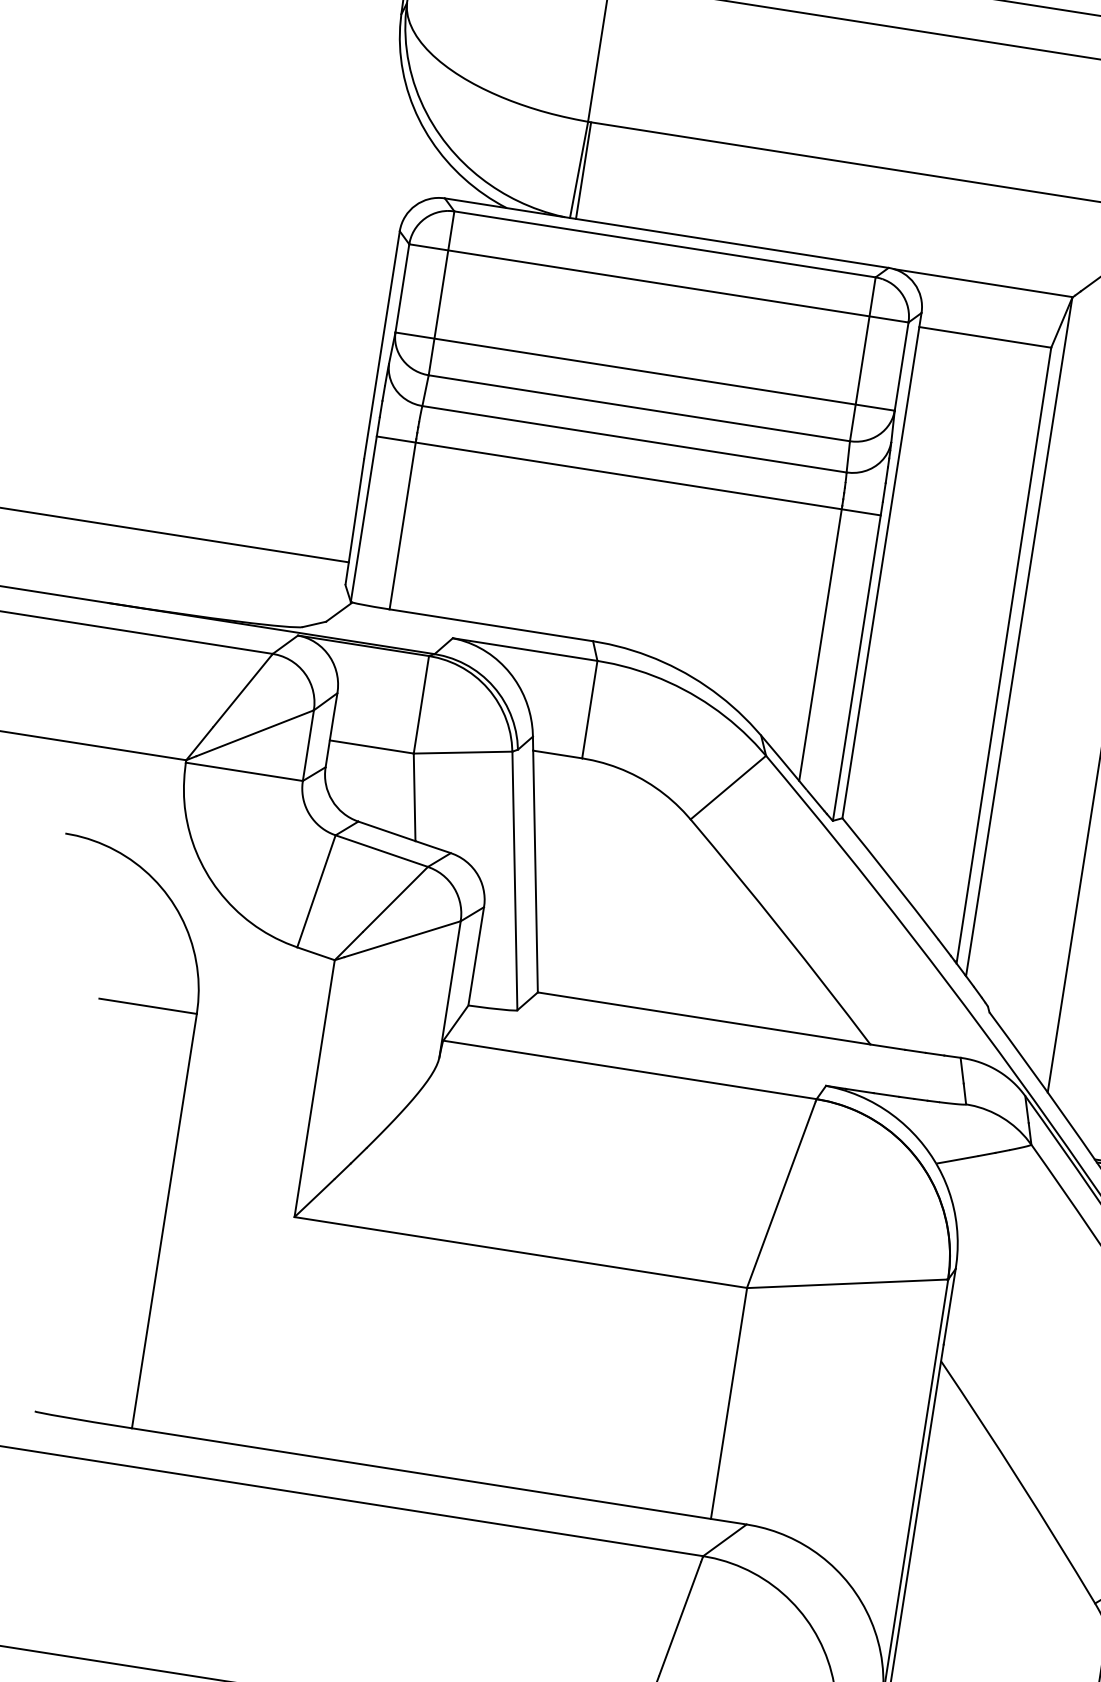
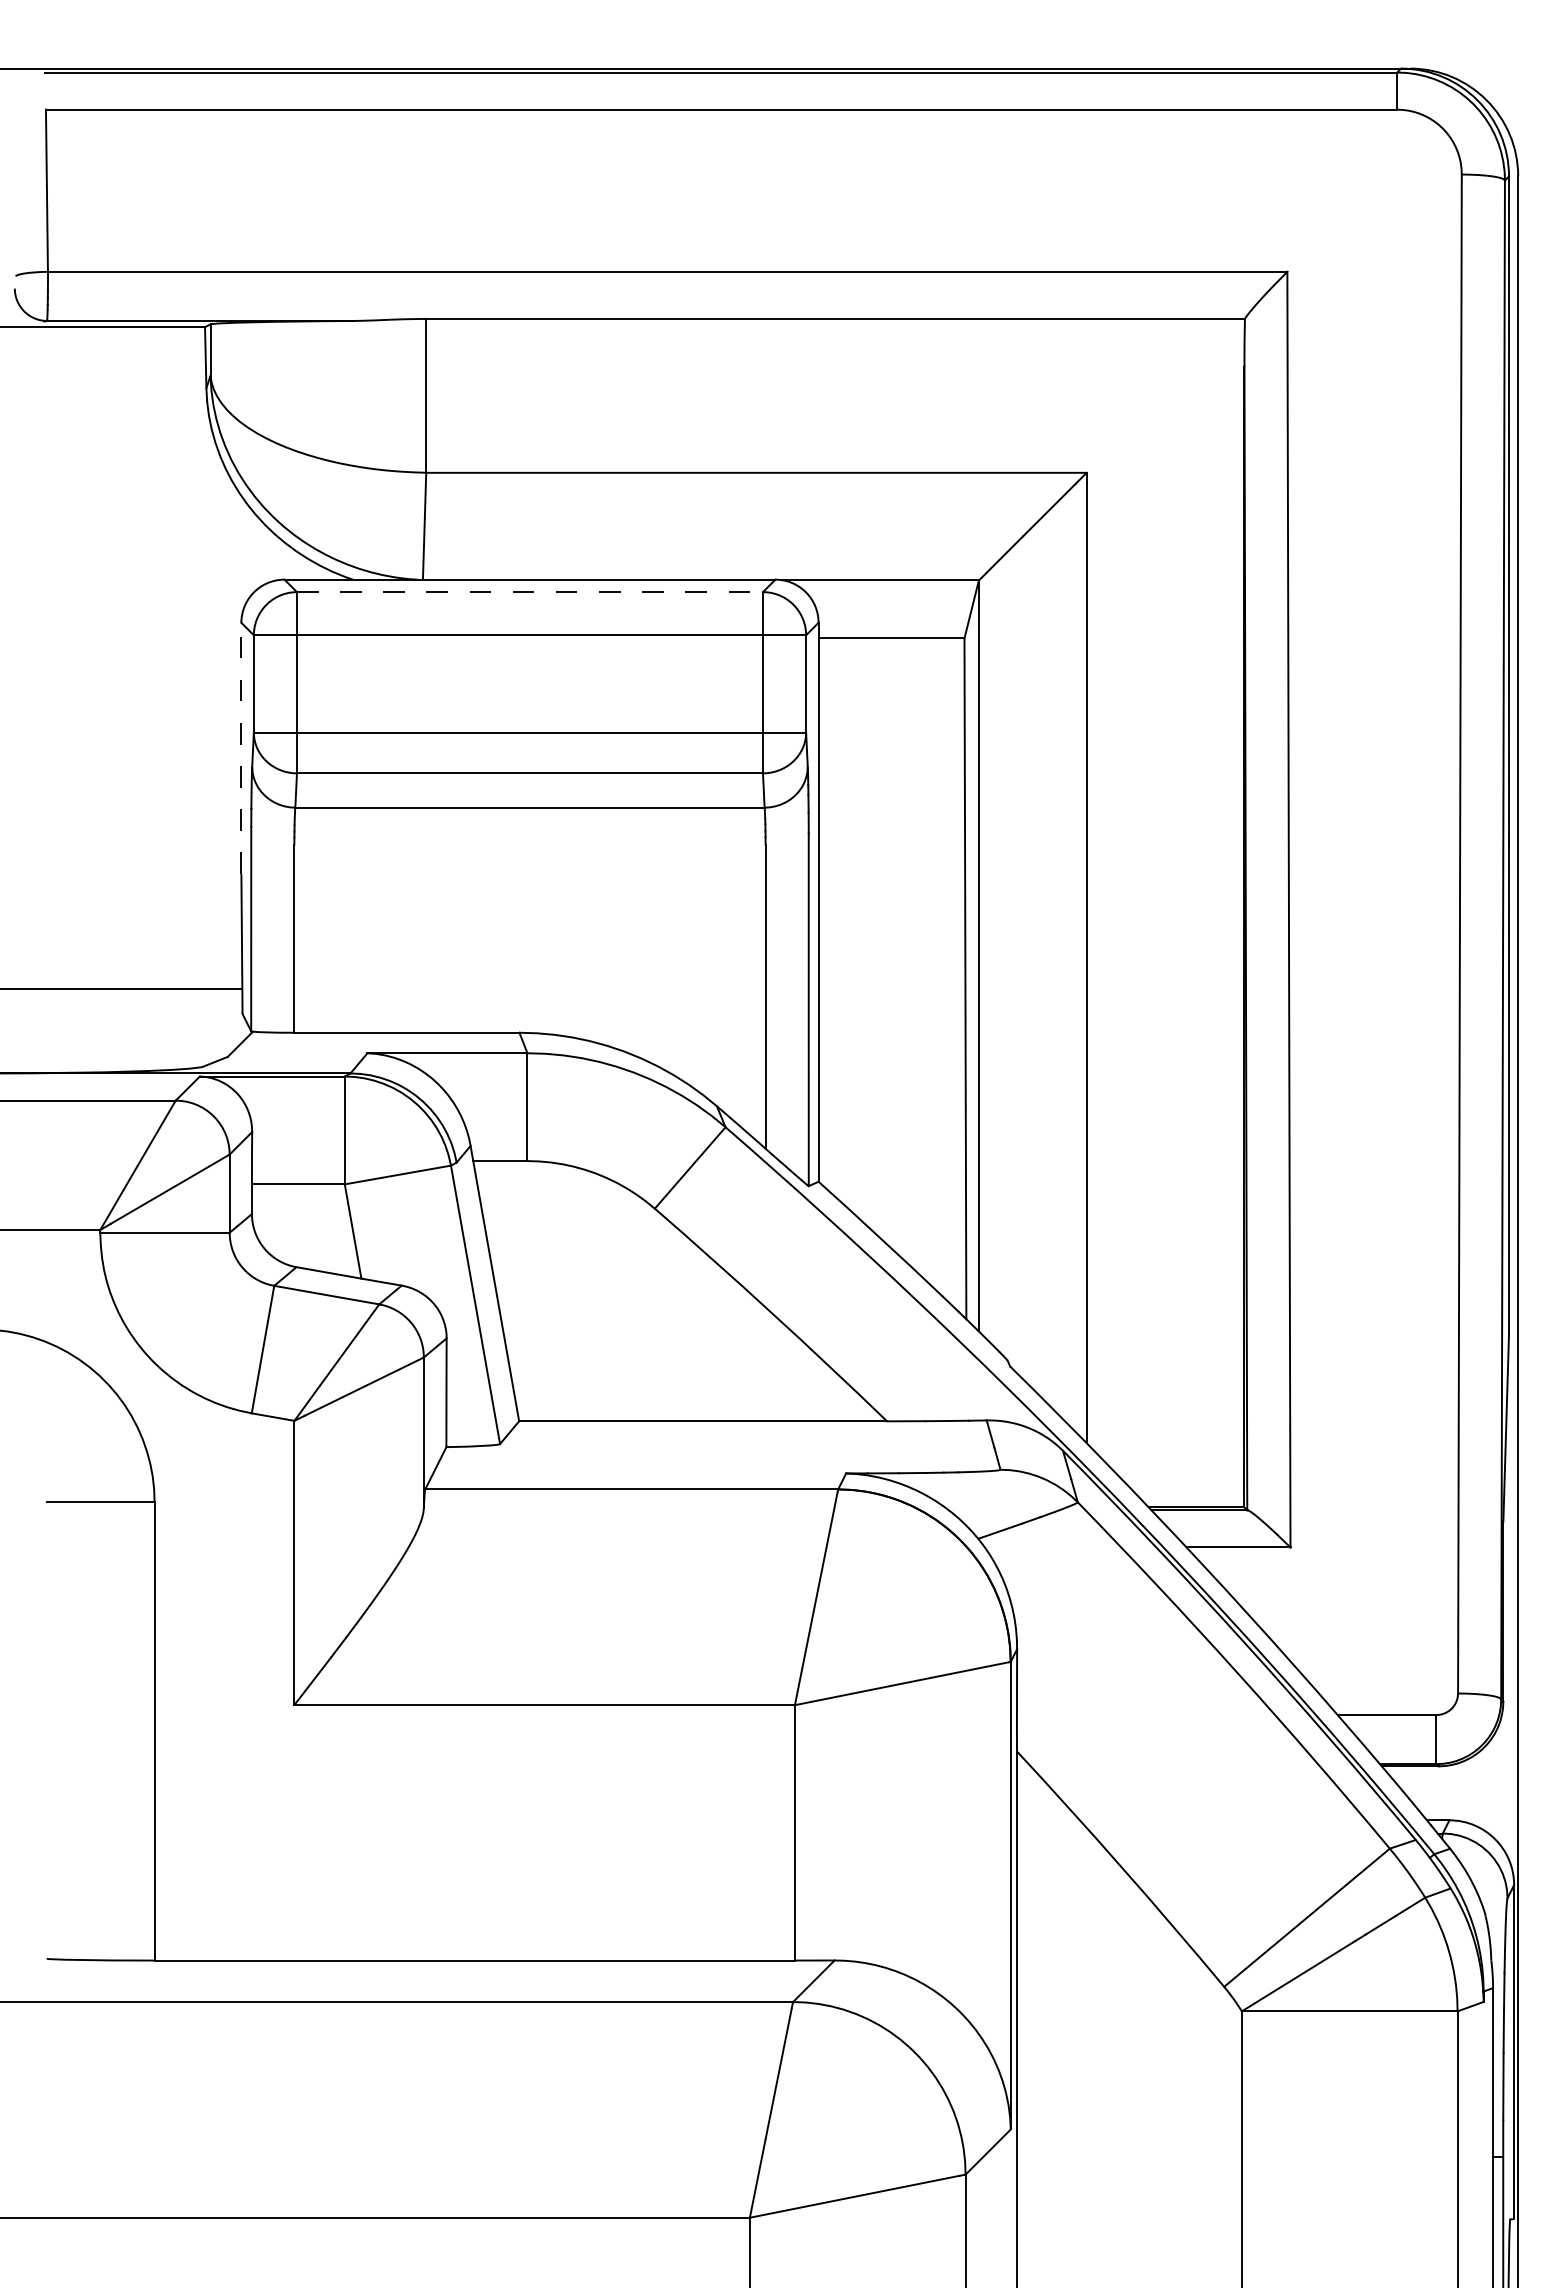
line: (583, 169) -> (429, 525), removed
line: (664, 244) -> (529, 592), solid -> dashed
line: (382, 344) -> (241, 748), solid -> dashed
line: (628, 476) -> (529, 848), removed

